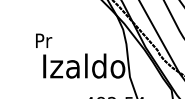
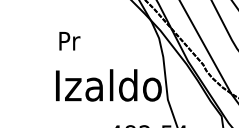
text: (44, 40) -> (70, 40), moved

